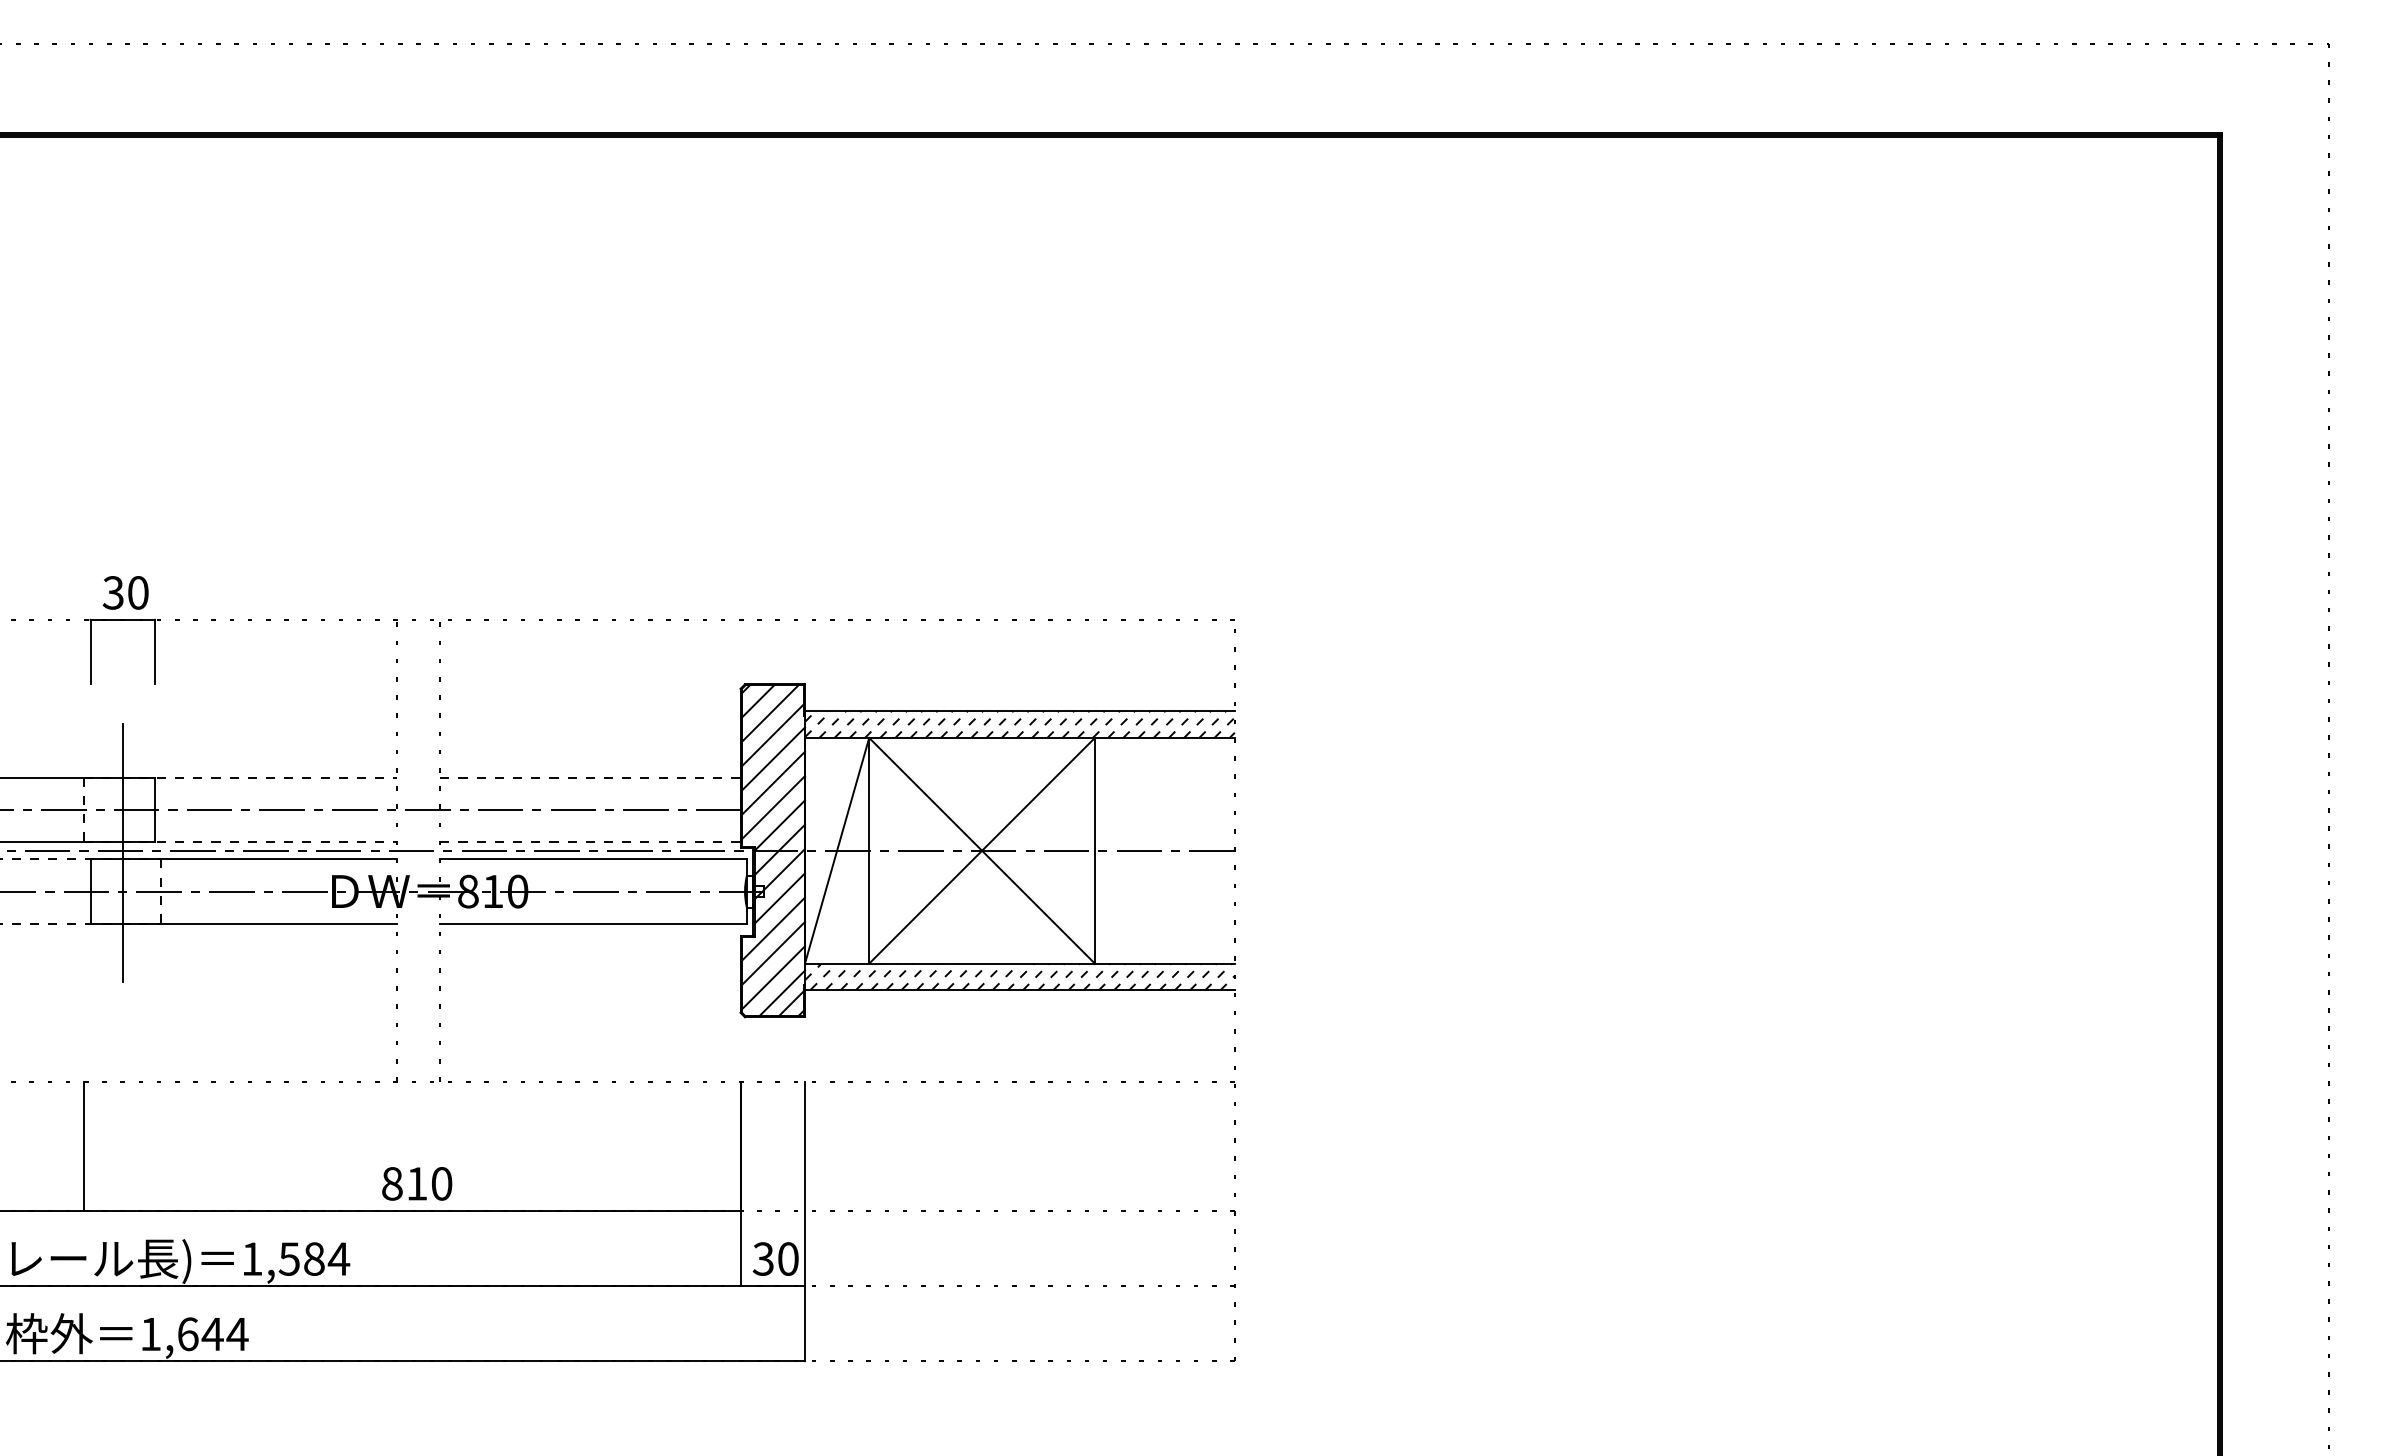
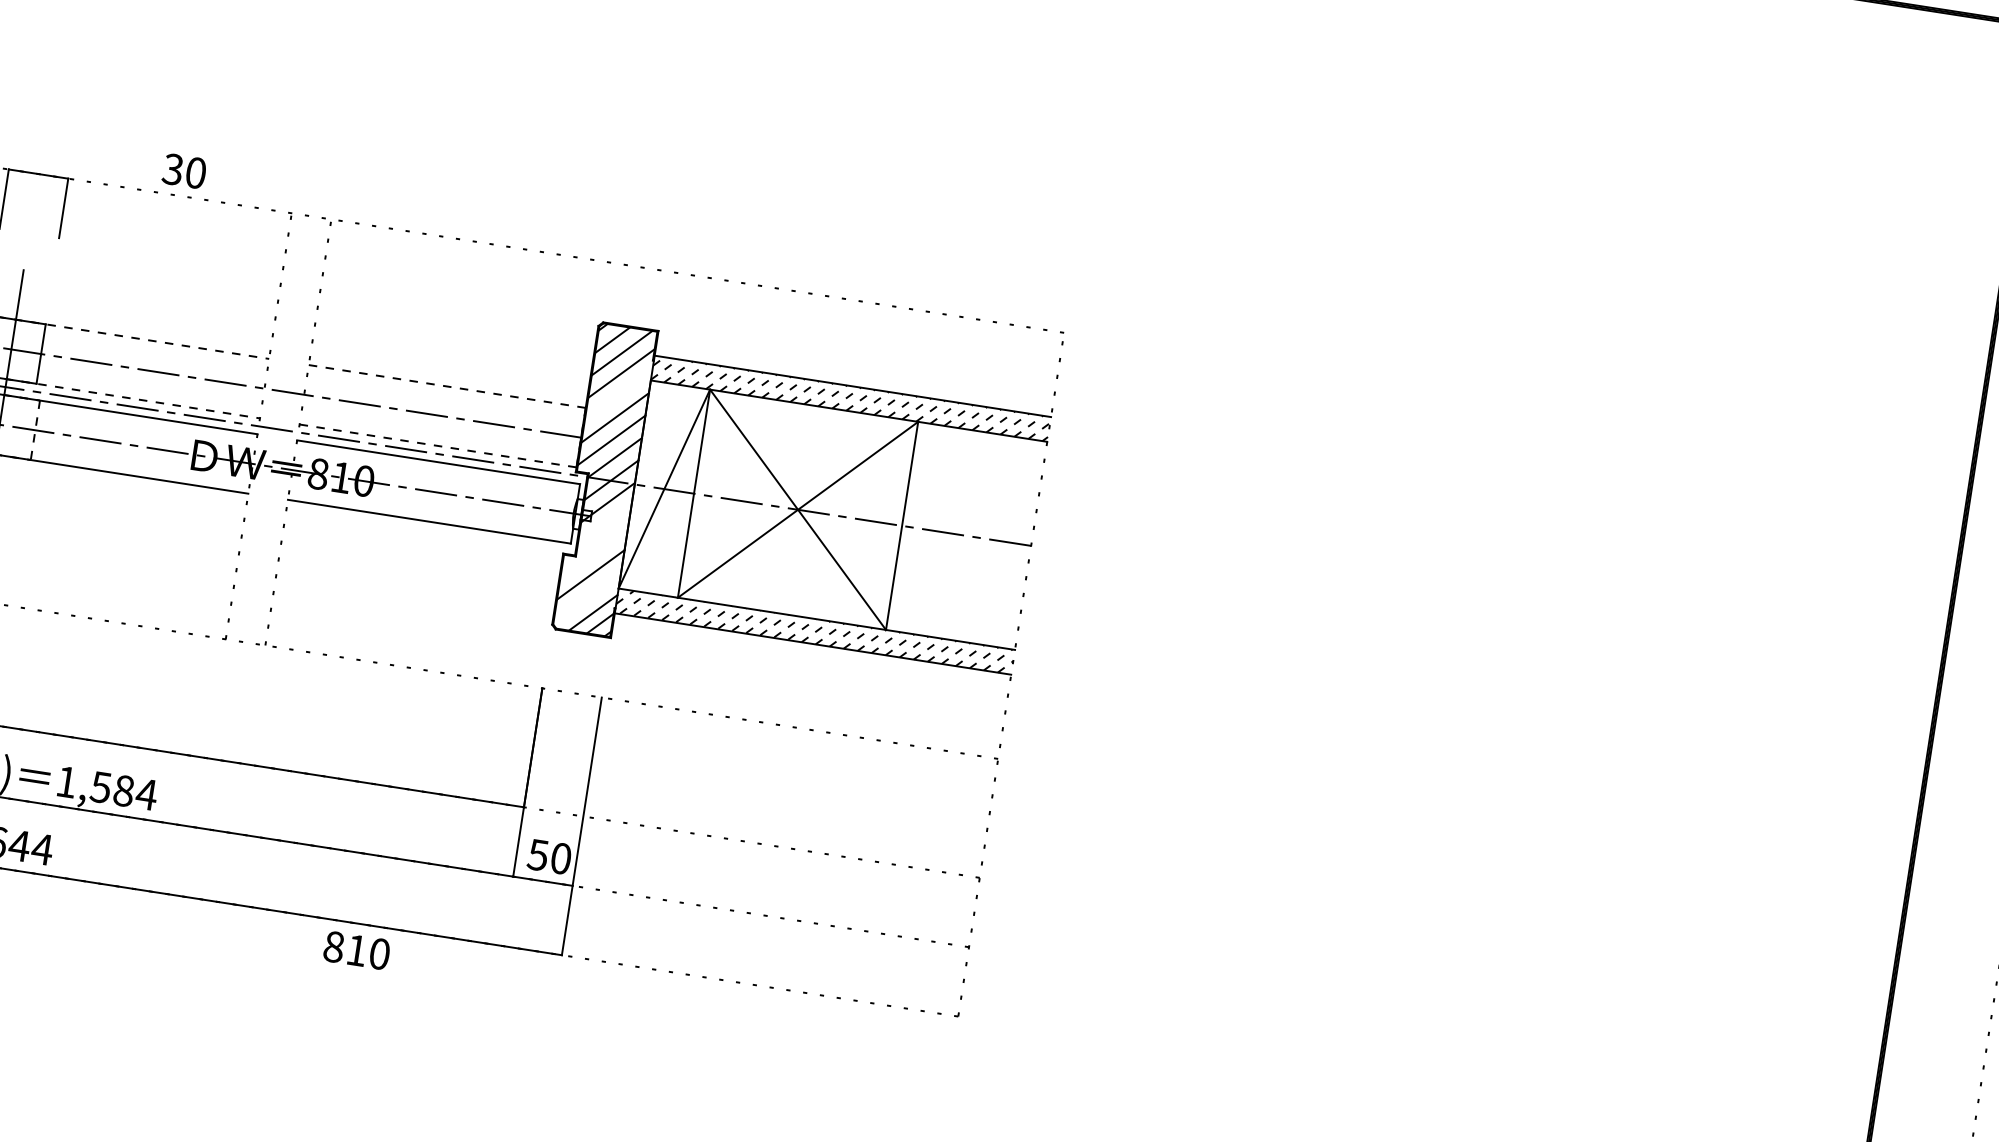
text: (125, 592) -> (184, 170), moved
line: (773, 758) -> (618, 394), removed
line: (779, 898) -> (604, 524), removed
line: (773, 929) -> (594, 552), removed
line: (773, 977) -> (587, 596), removed
text: (417, 1183) -> (357, 950), moved
text: (763, 1258) -> (538, 854), 30 -> 50

